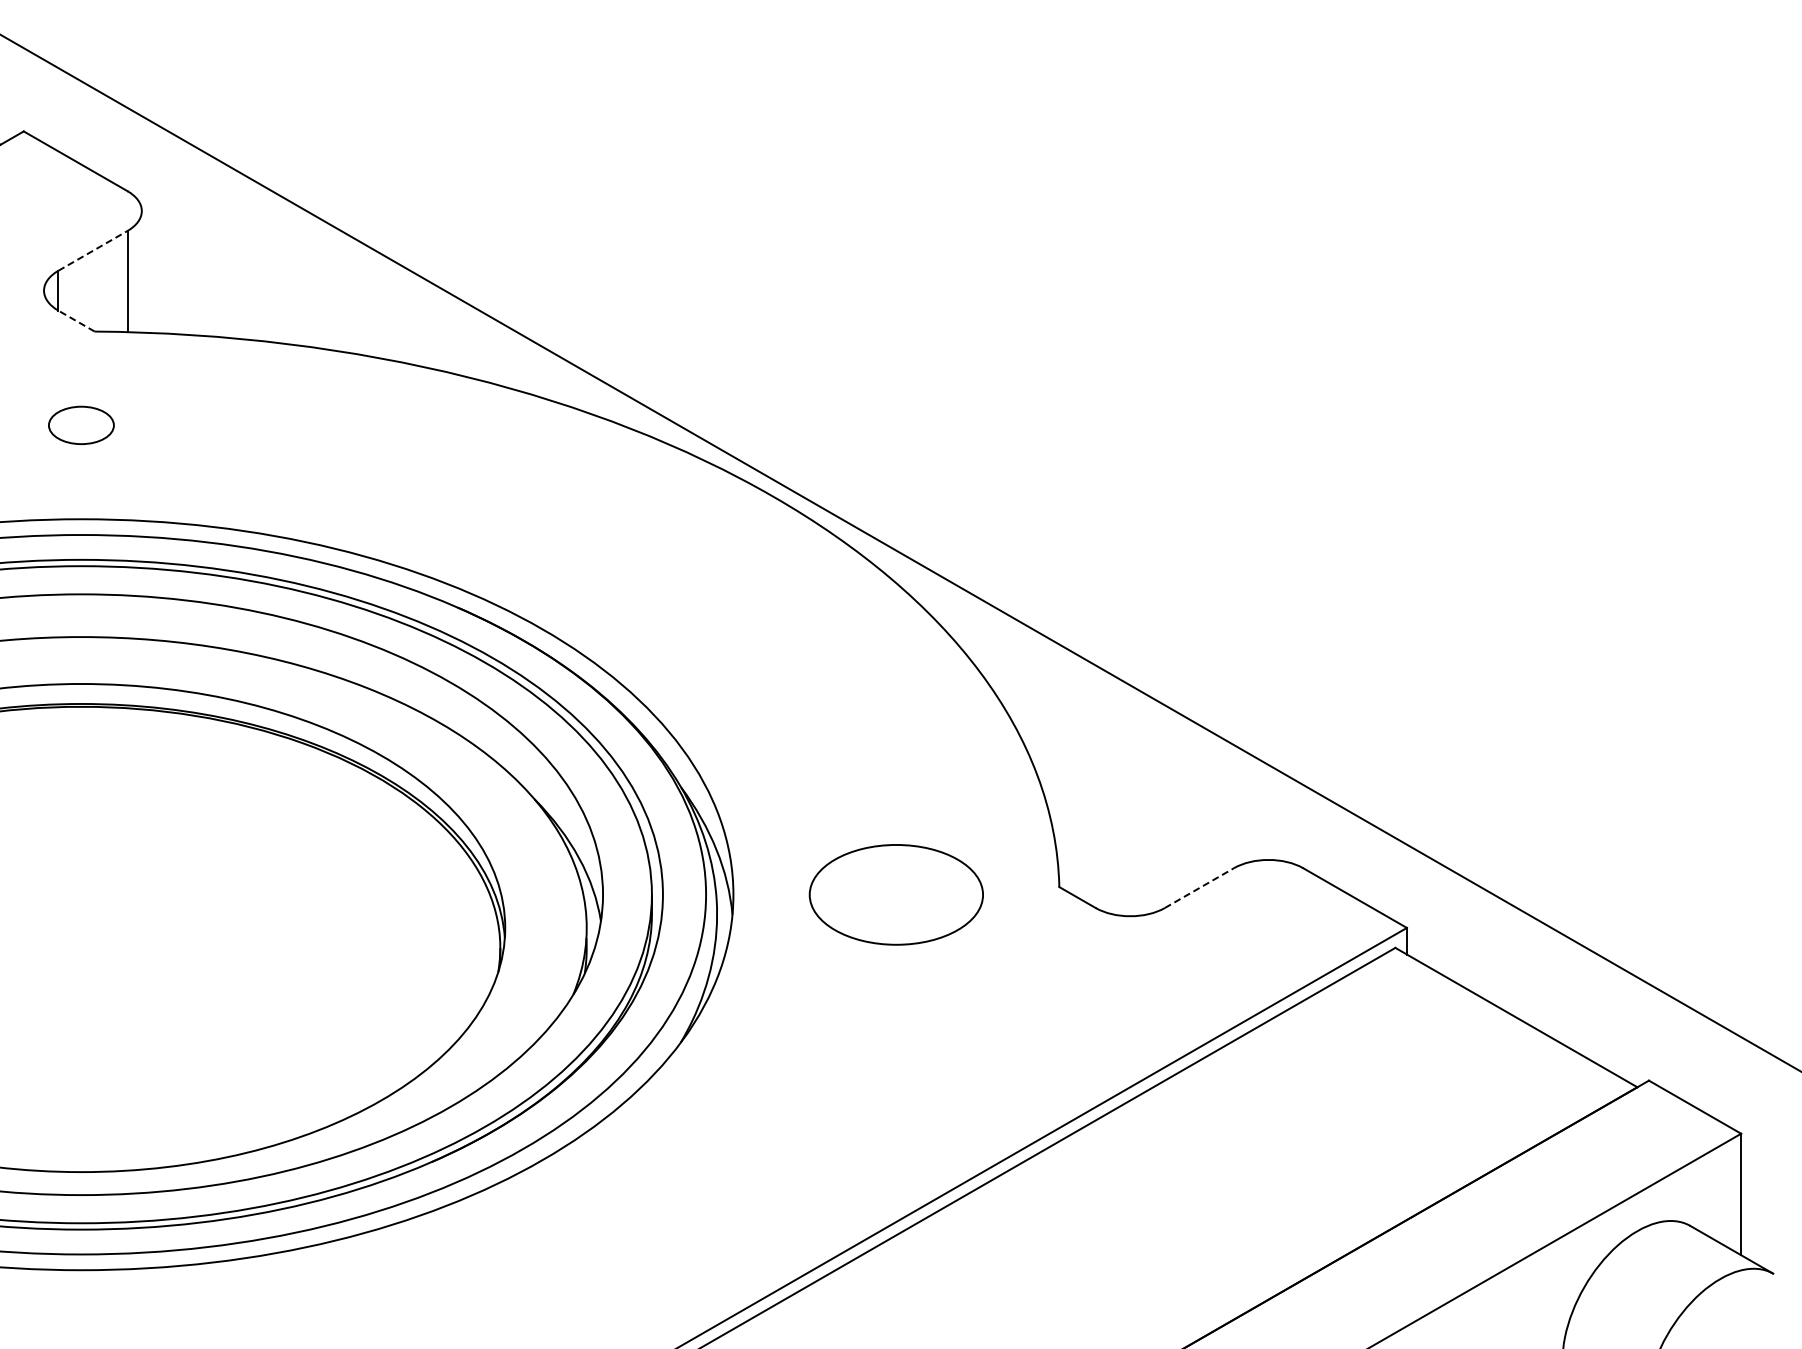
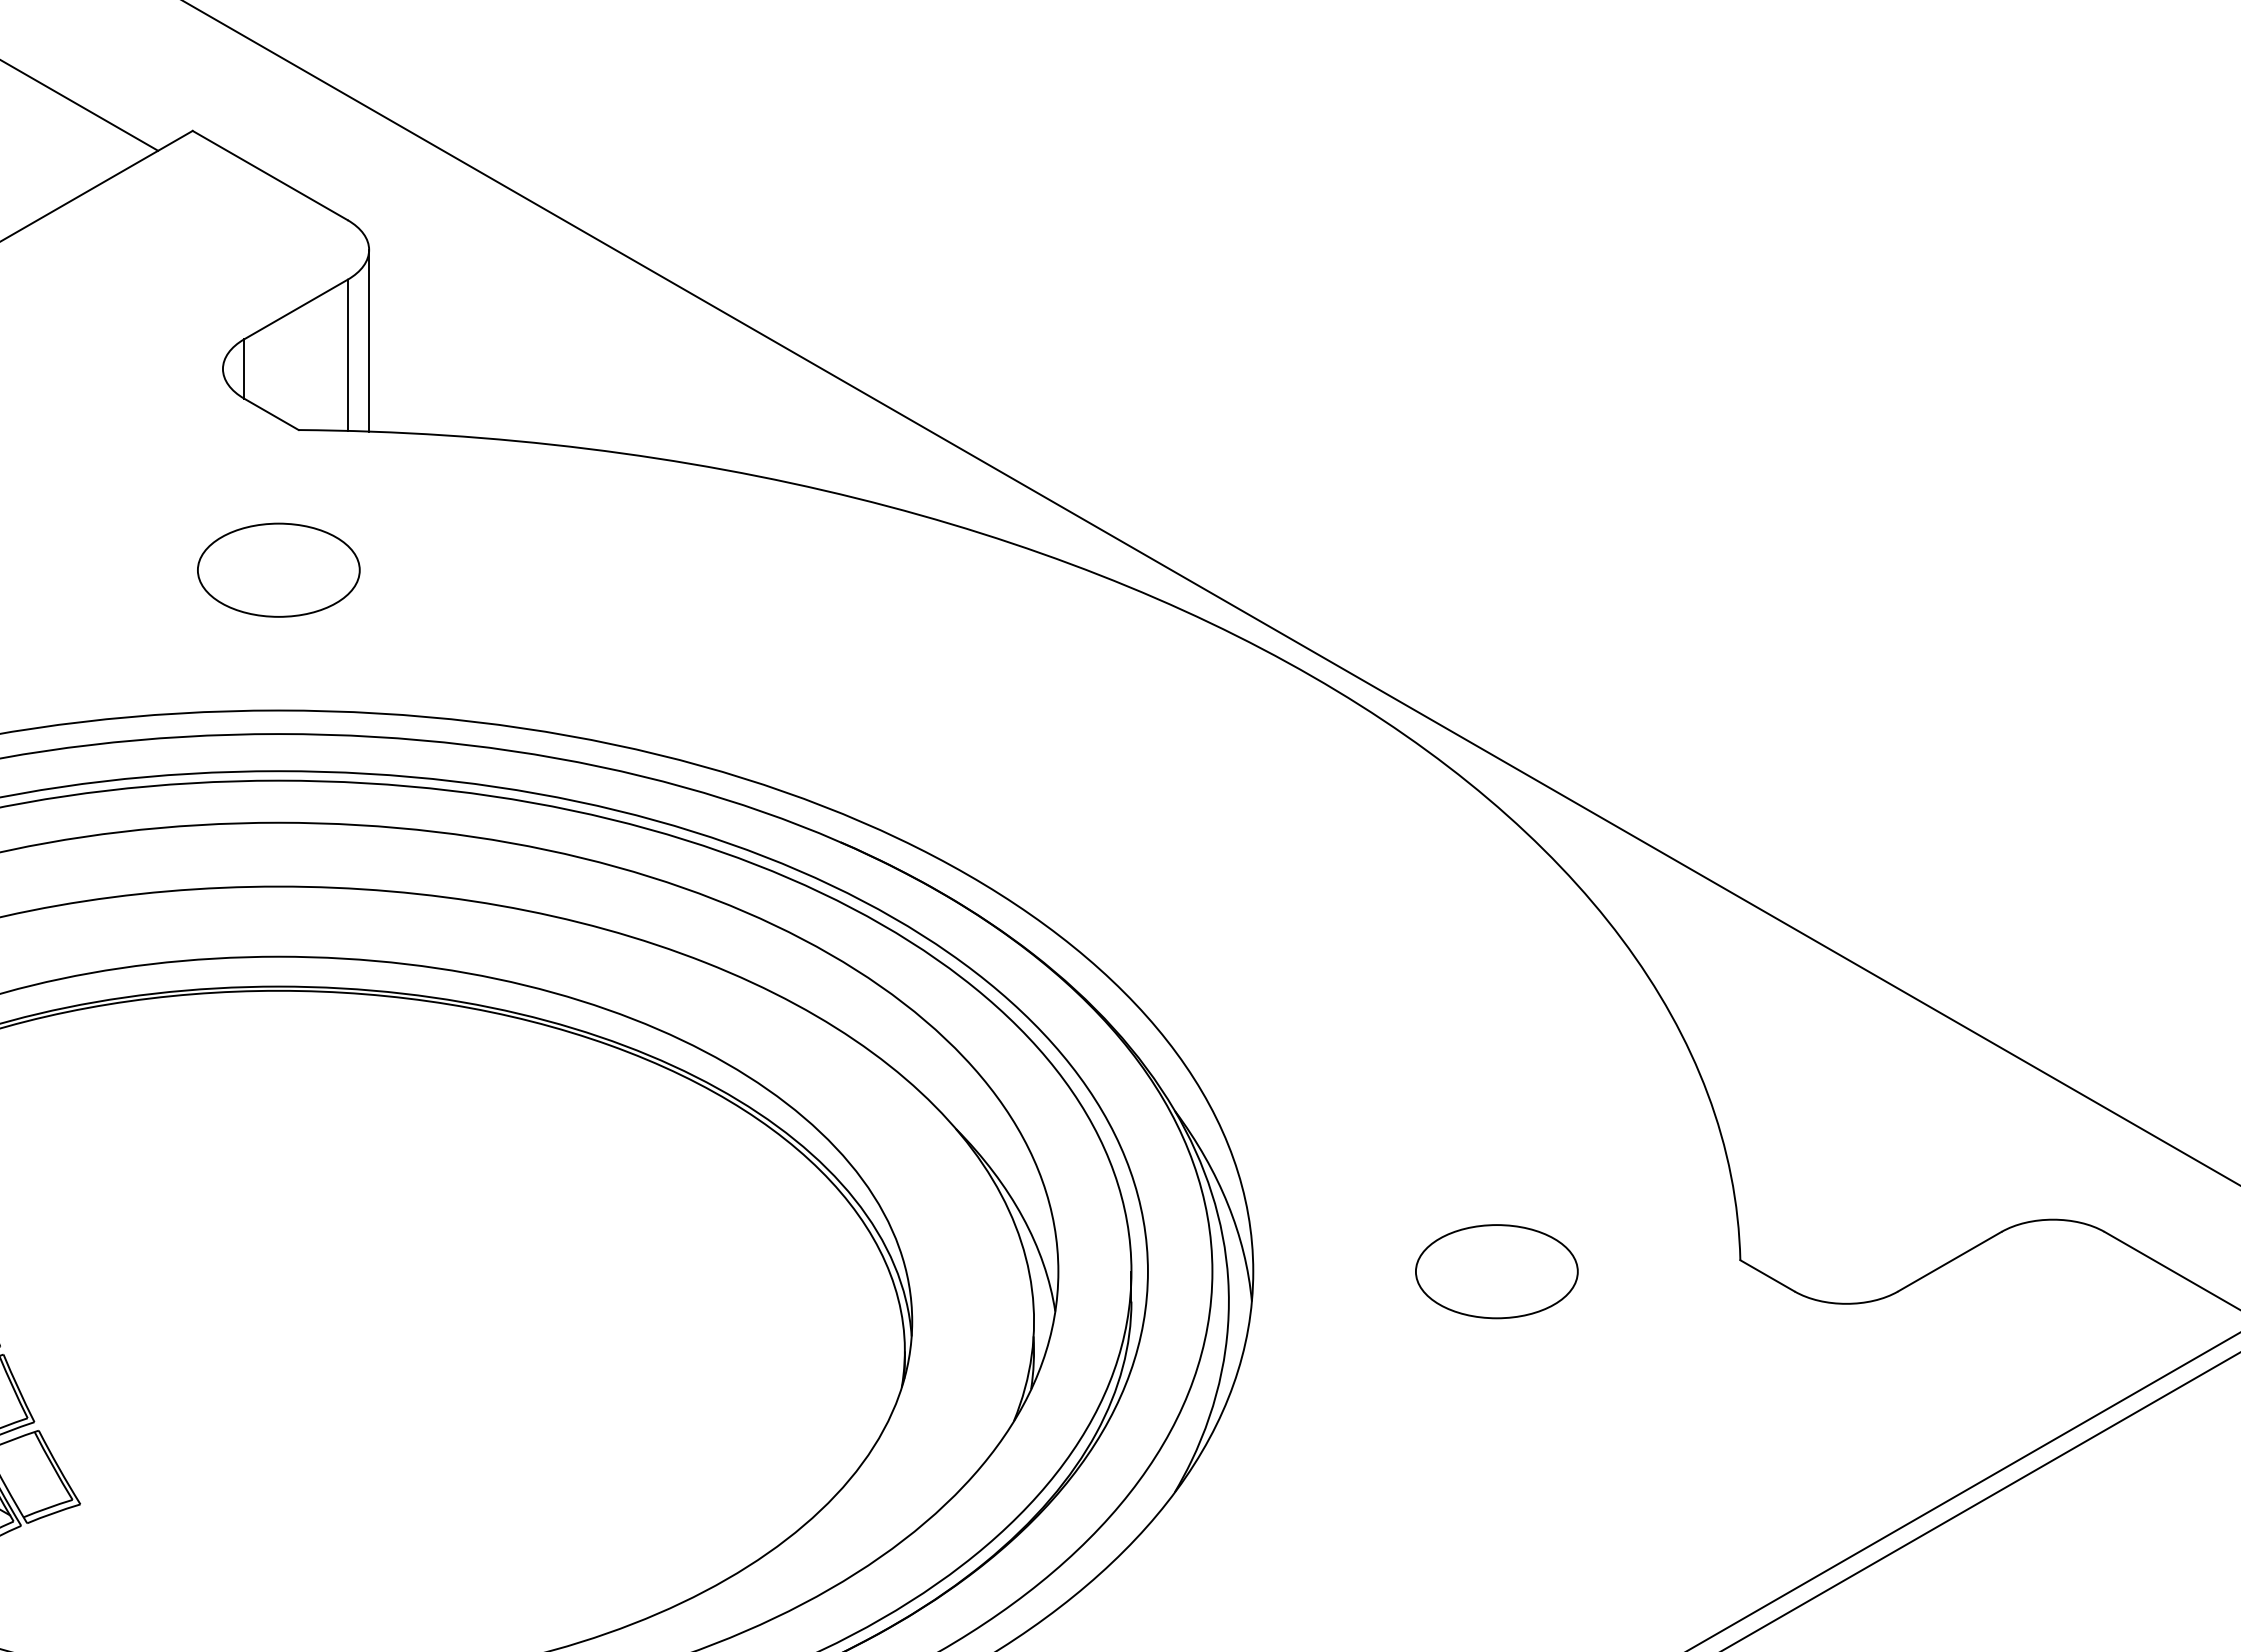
line: (92, 250) -> (295, 308), dashed -> solid
line: (141, 271) -> (368, 340), added
line: (76, 321) -> (271, 414), dashed -> solid
part: (81, 425) -> (278, 570), size x1.67
line: (1199, 888) -> (1949, 1262), dashed -> solid
part: (896, 894) -> (1496, 1271), size x0.62

